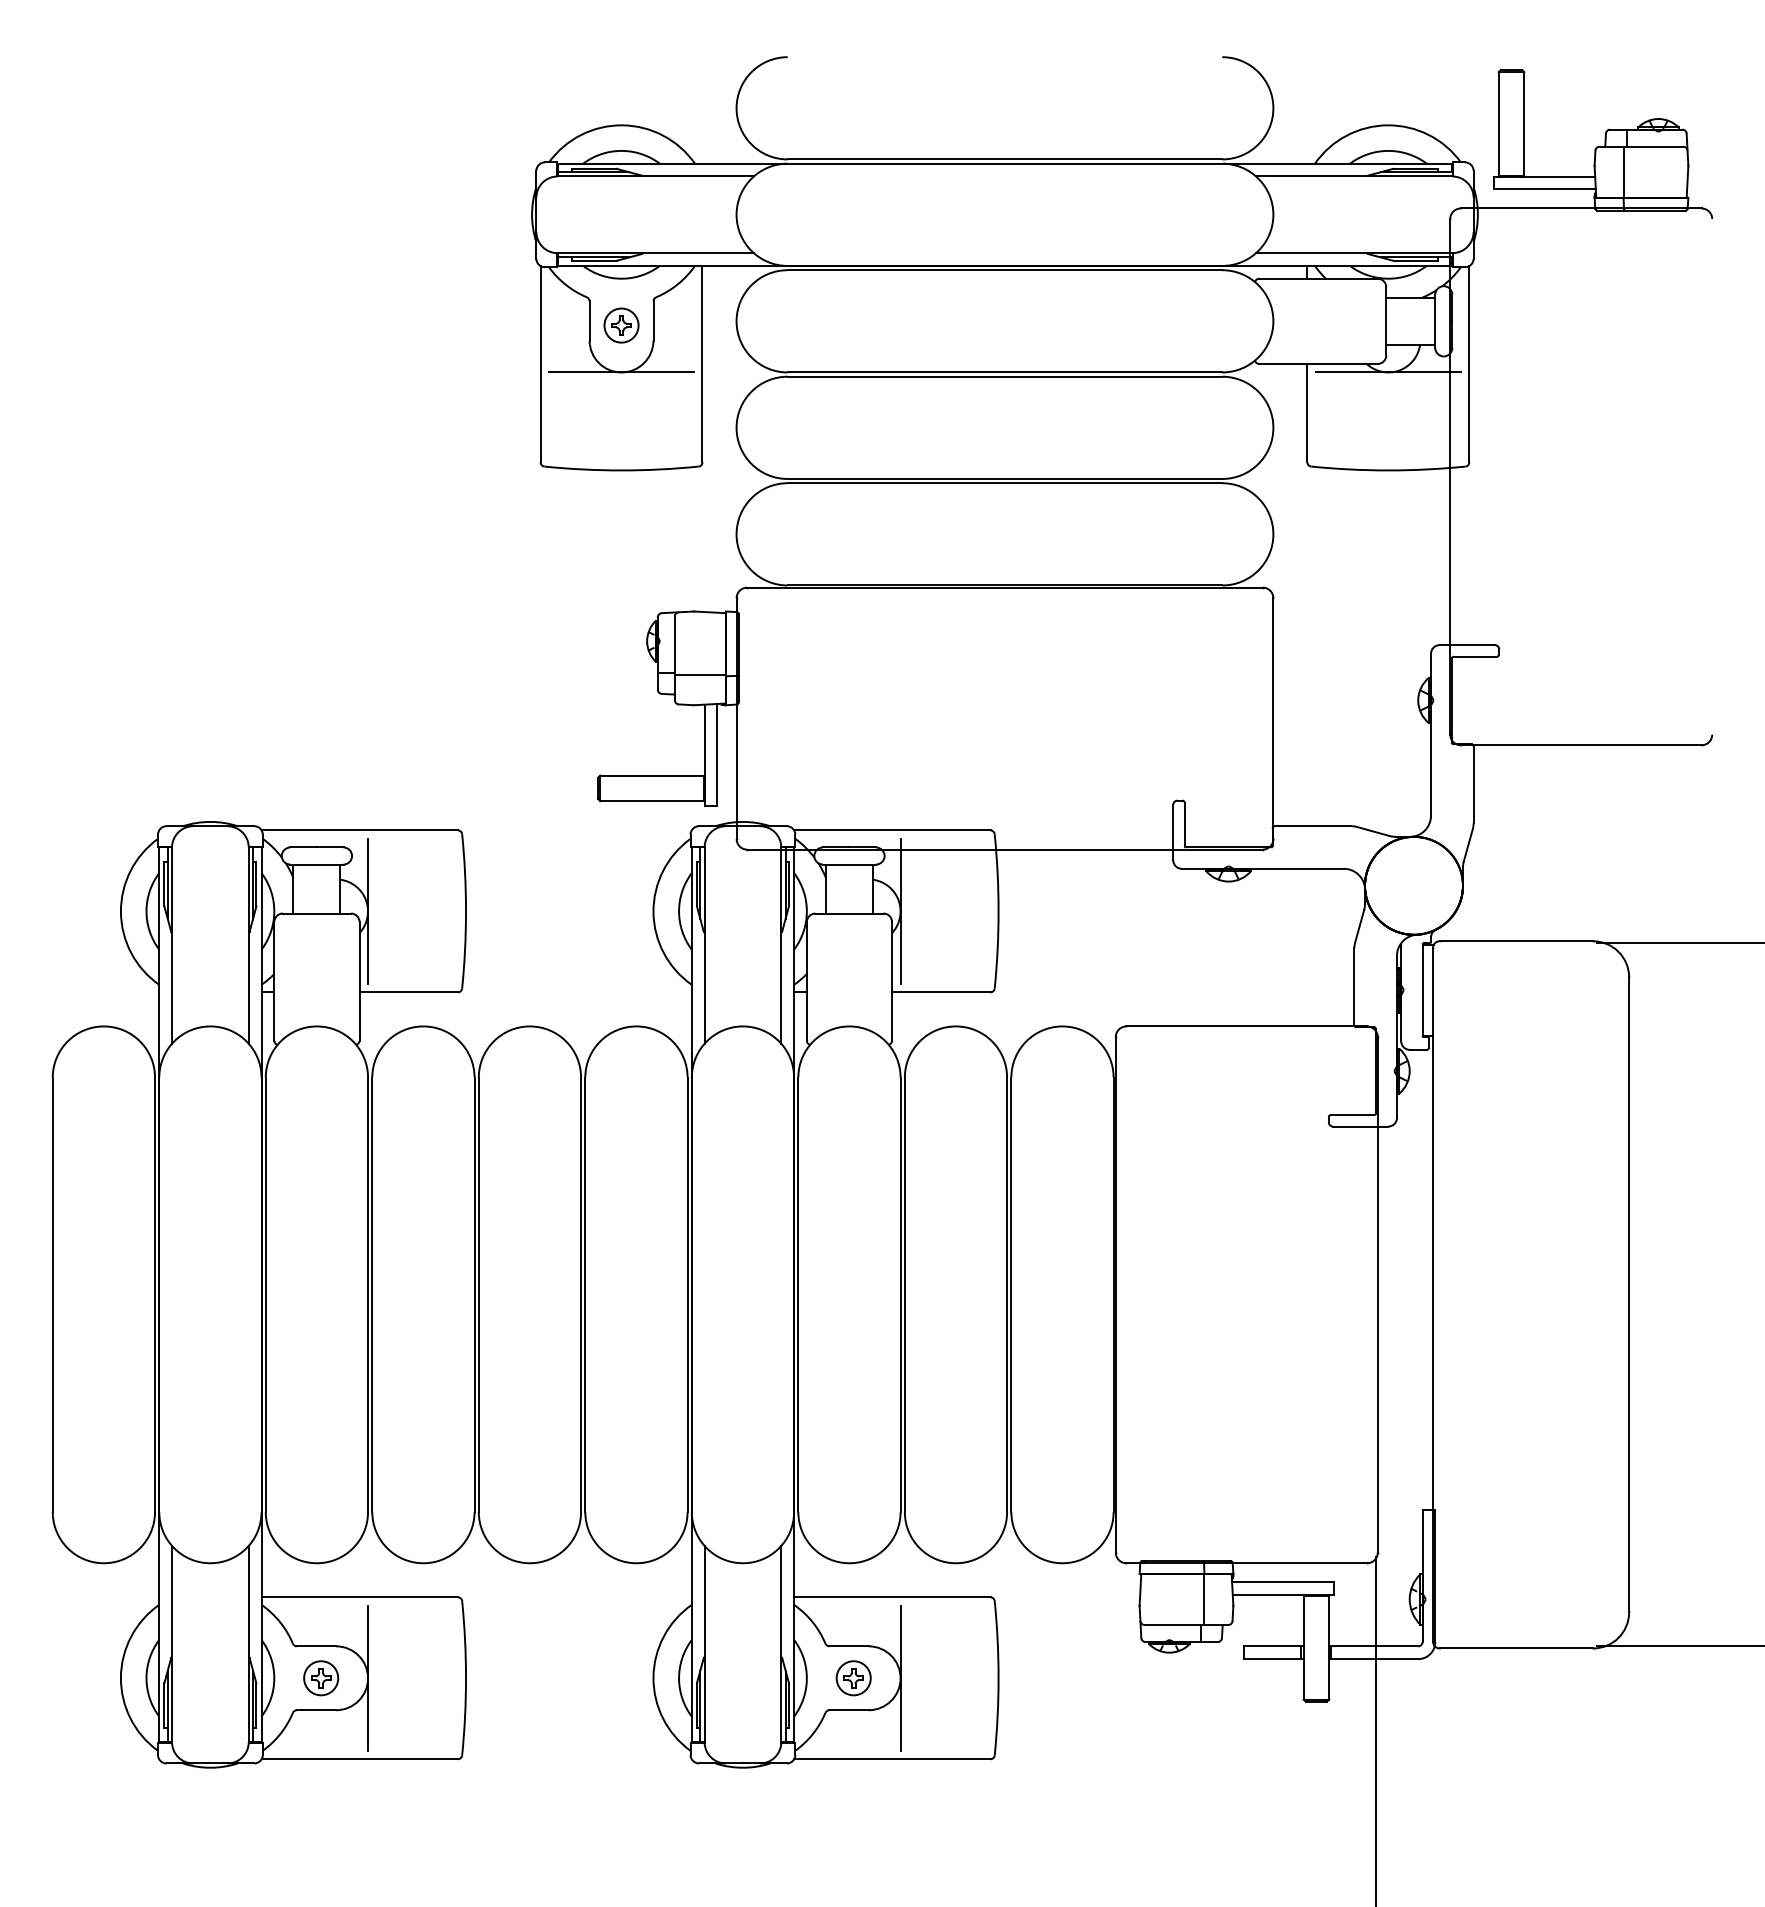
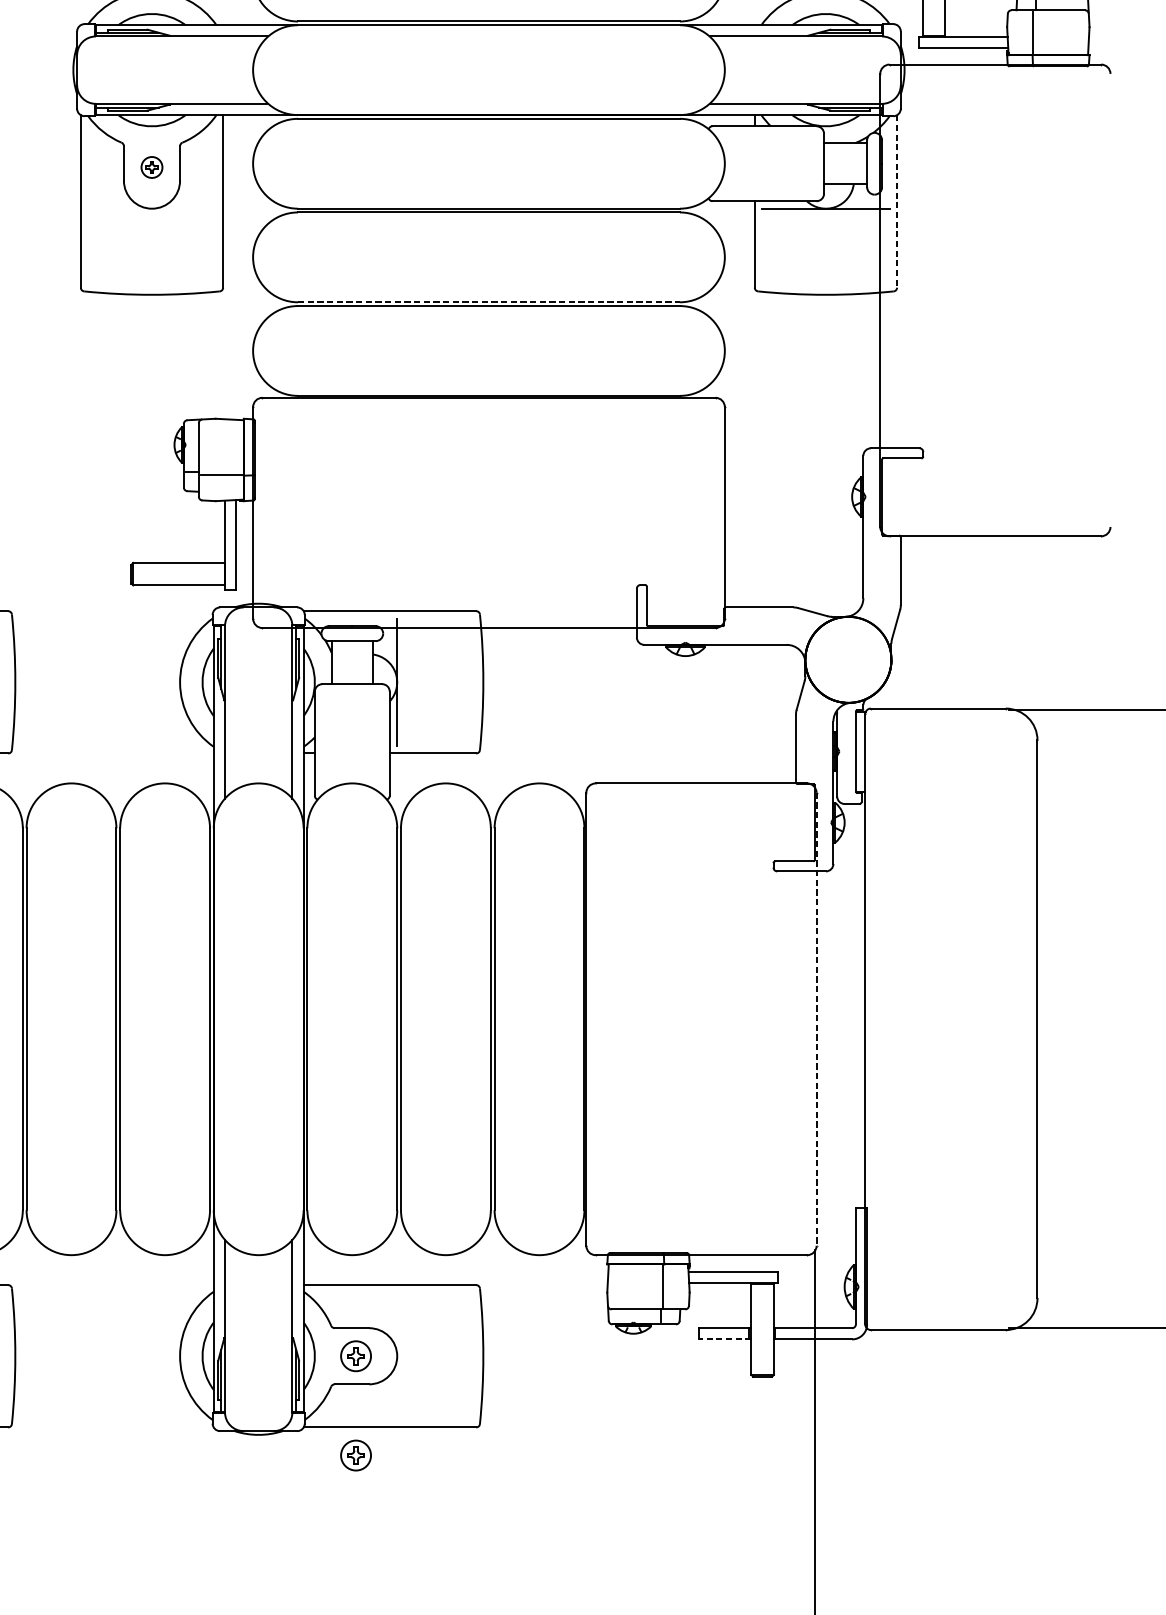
part: (621, 325) -> (151, 167), size x0.7
line: (1469, 364) -> (897, 201), solid -> dashed
line: (621, 372) -> (151, 208), removed
line: (1005, 478) -> (489, 301), solid -> dashed
line: (1377, 1294) -> (816, 1018), solid -> dashed
line: (1273, 1659) -> (724, 1339), solid -> dashed
line: (900, 1677) -> (397, 1355), removed
part: (853, 1791) -> (355, 1455), added

